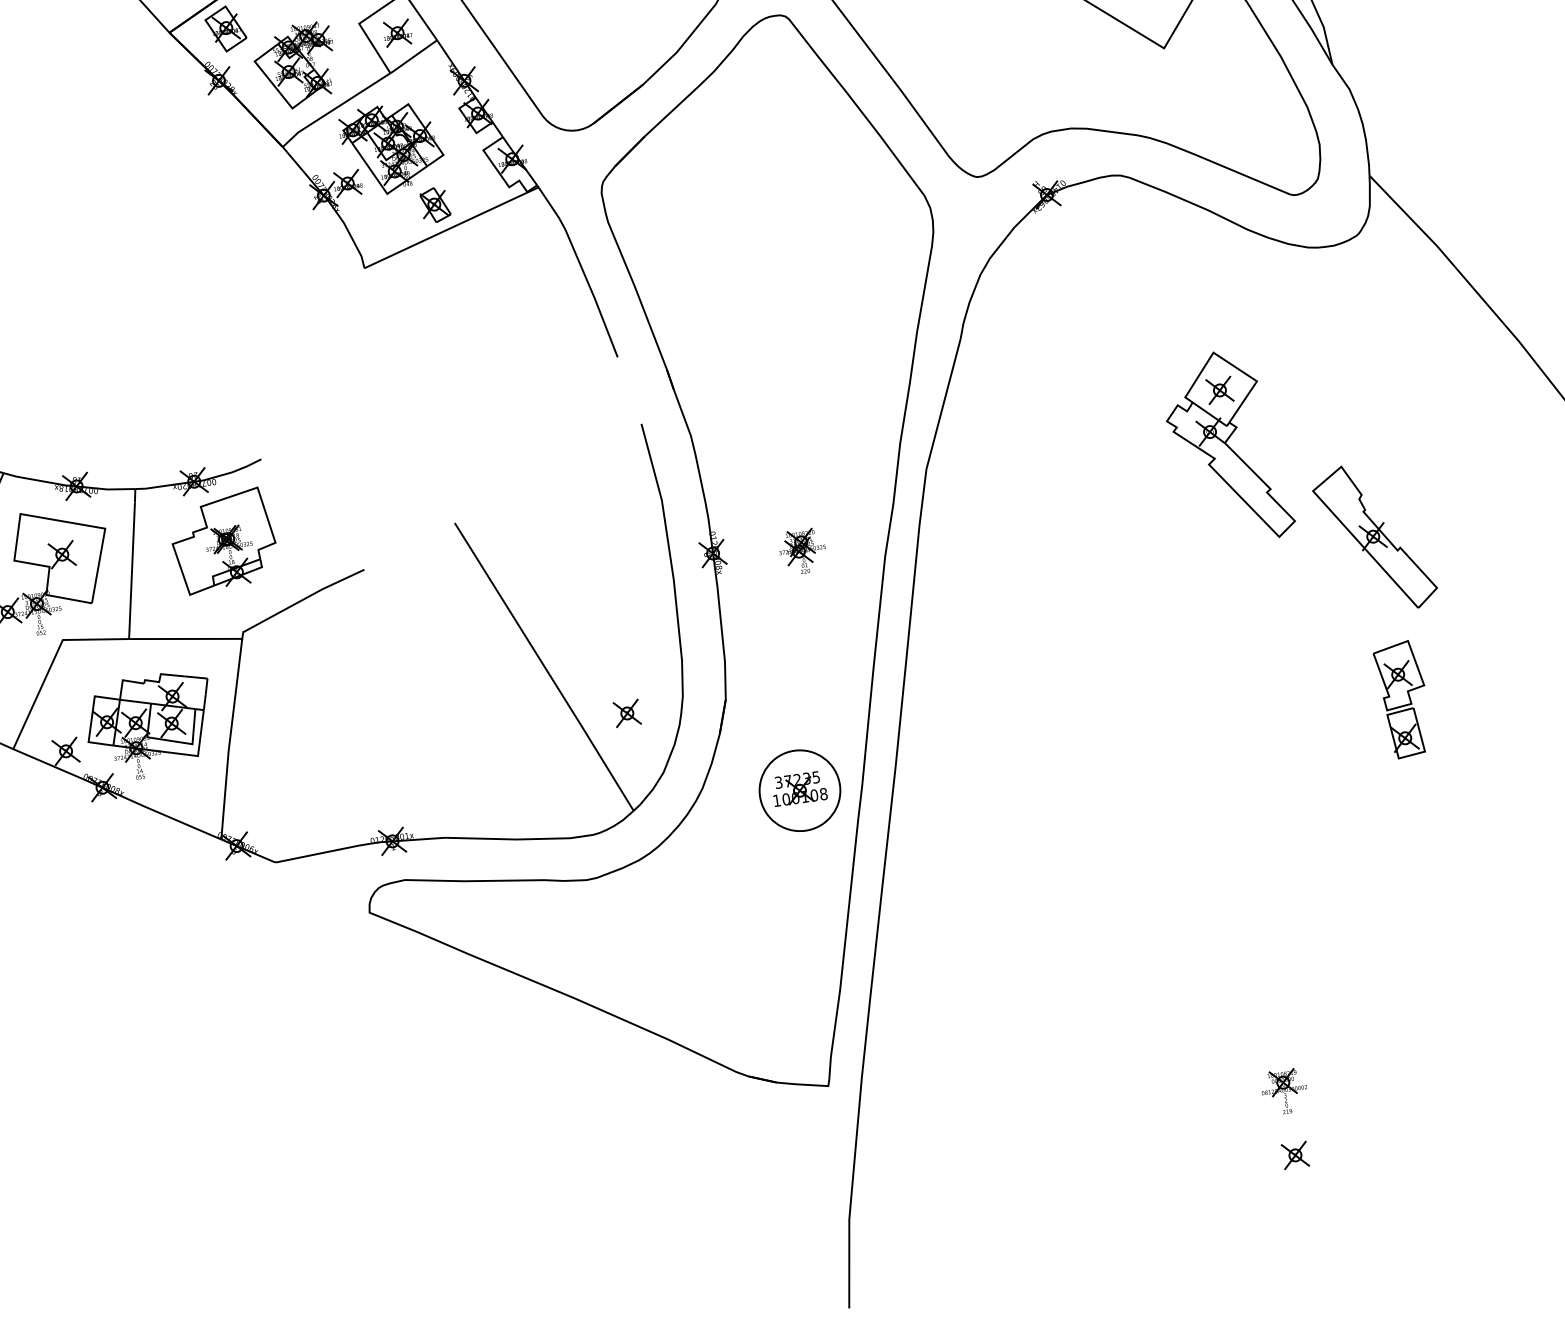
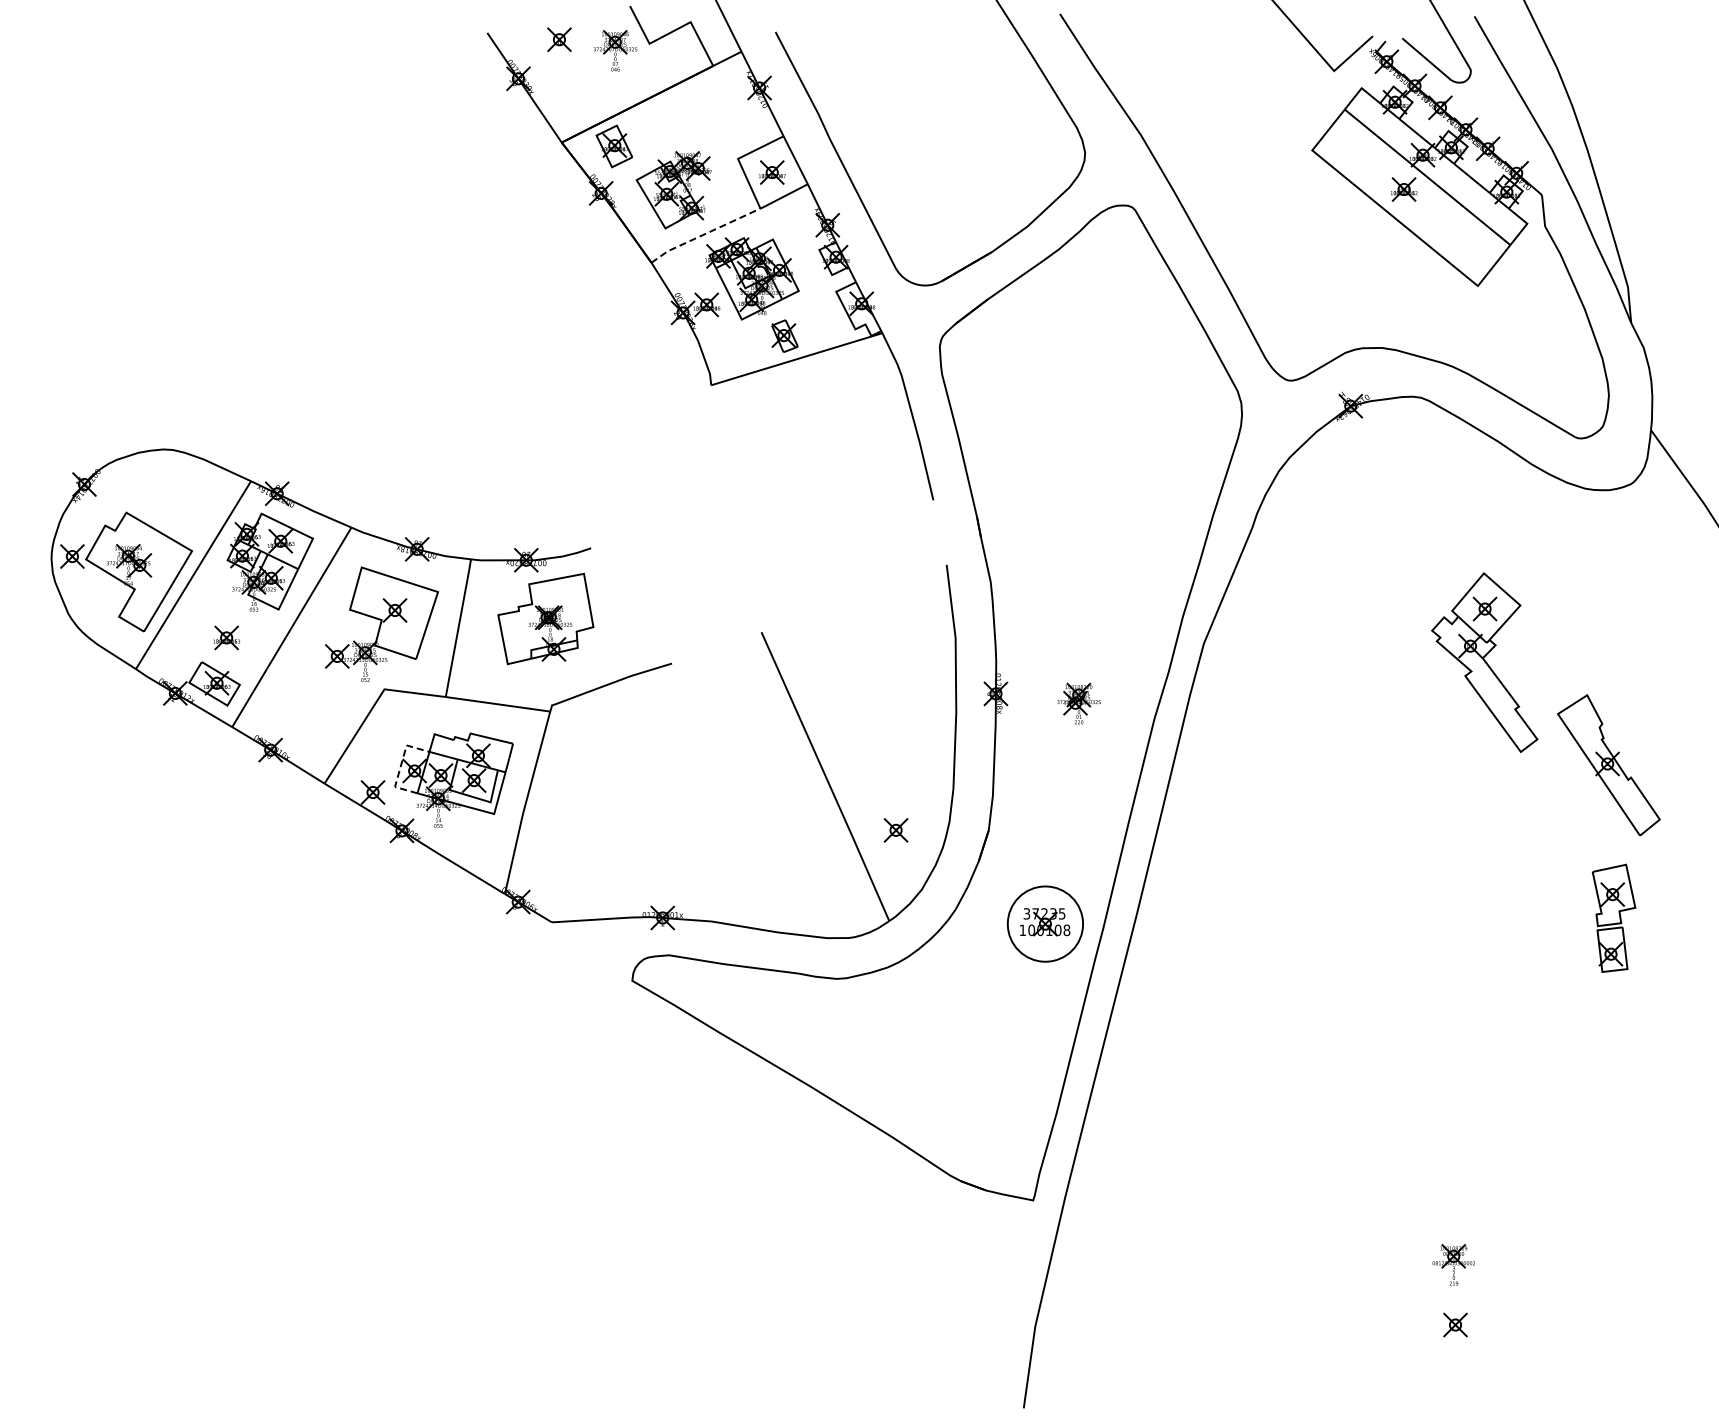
line: (334, 109) -> (704, 234), solid -> dashed
line: (91, 719) -> (400, 766), solid -> dashed

